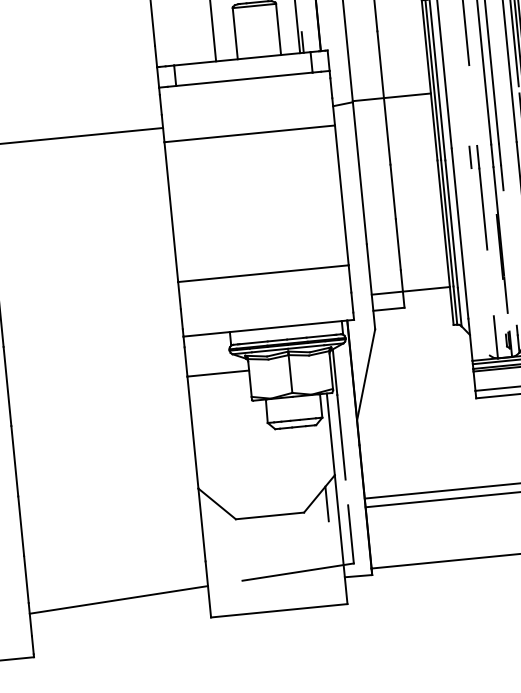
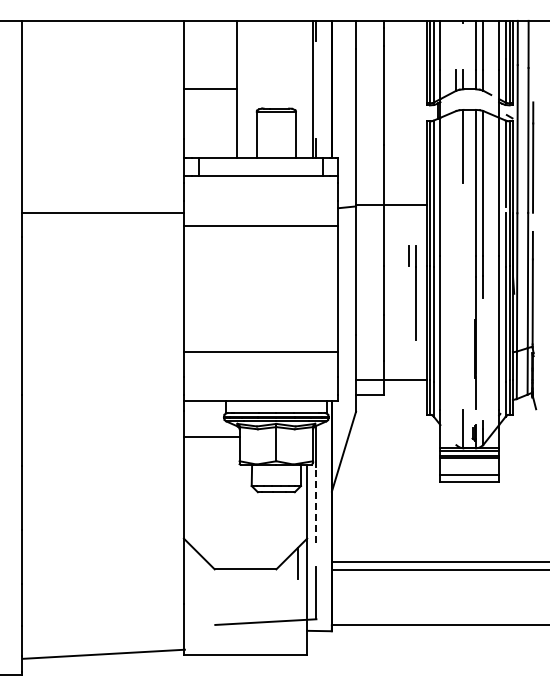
part: (477, 197) -> (412, 292), moved
line: (341, 436) -> (316, 504), solid -> dashed
line: (118, 599) -> (103, 653), moved

